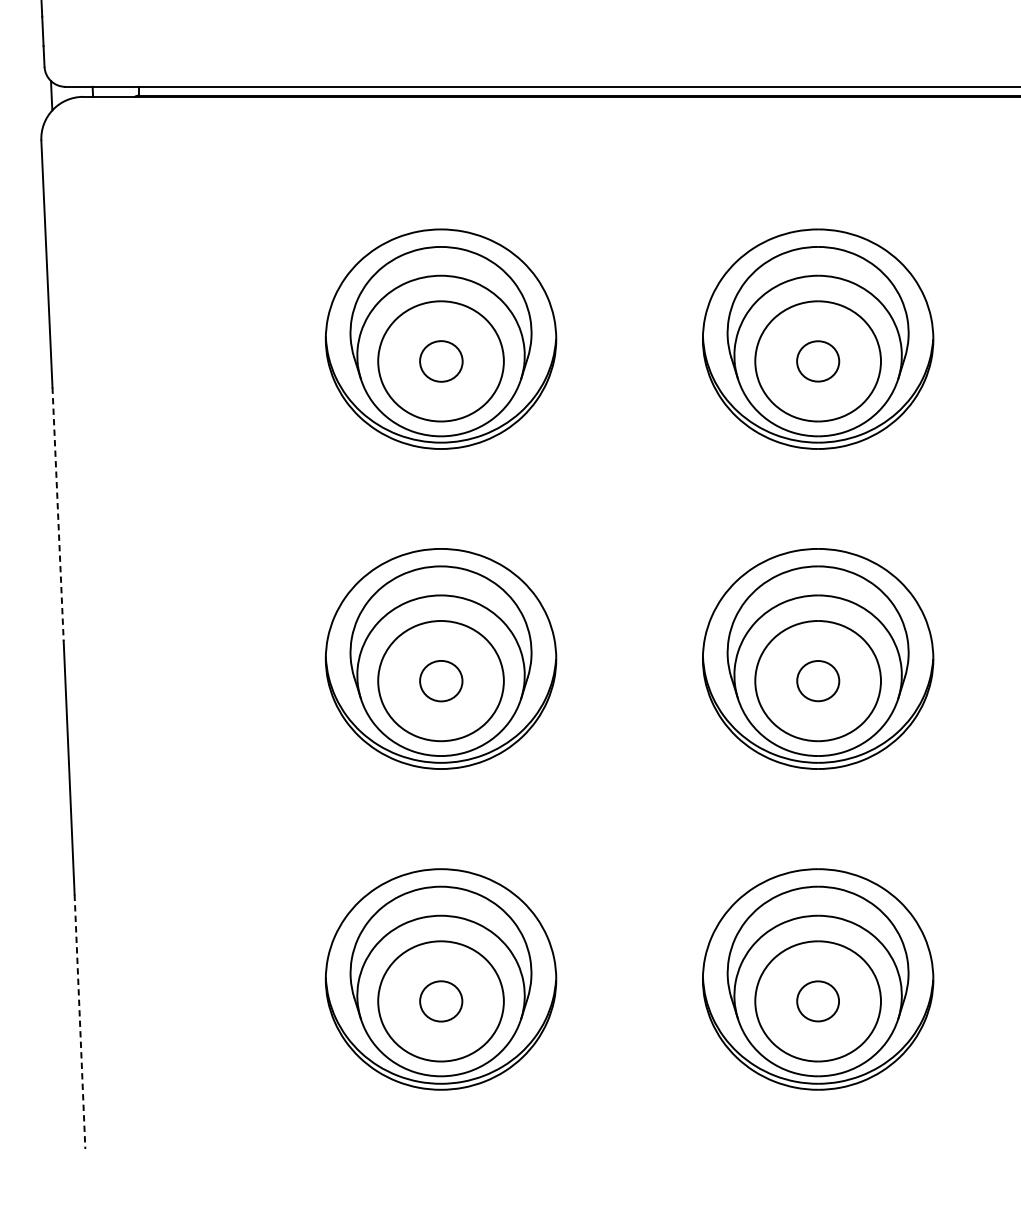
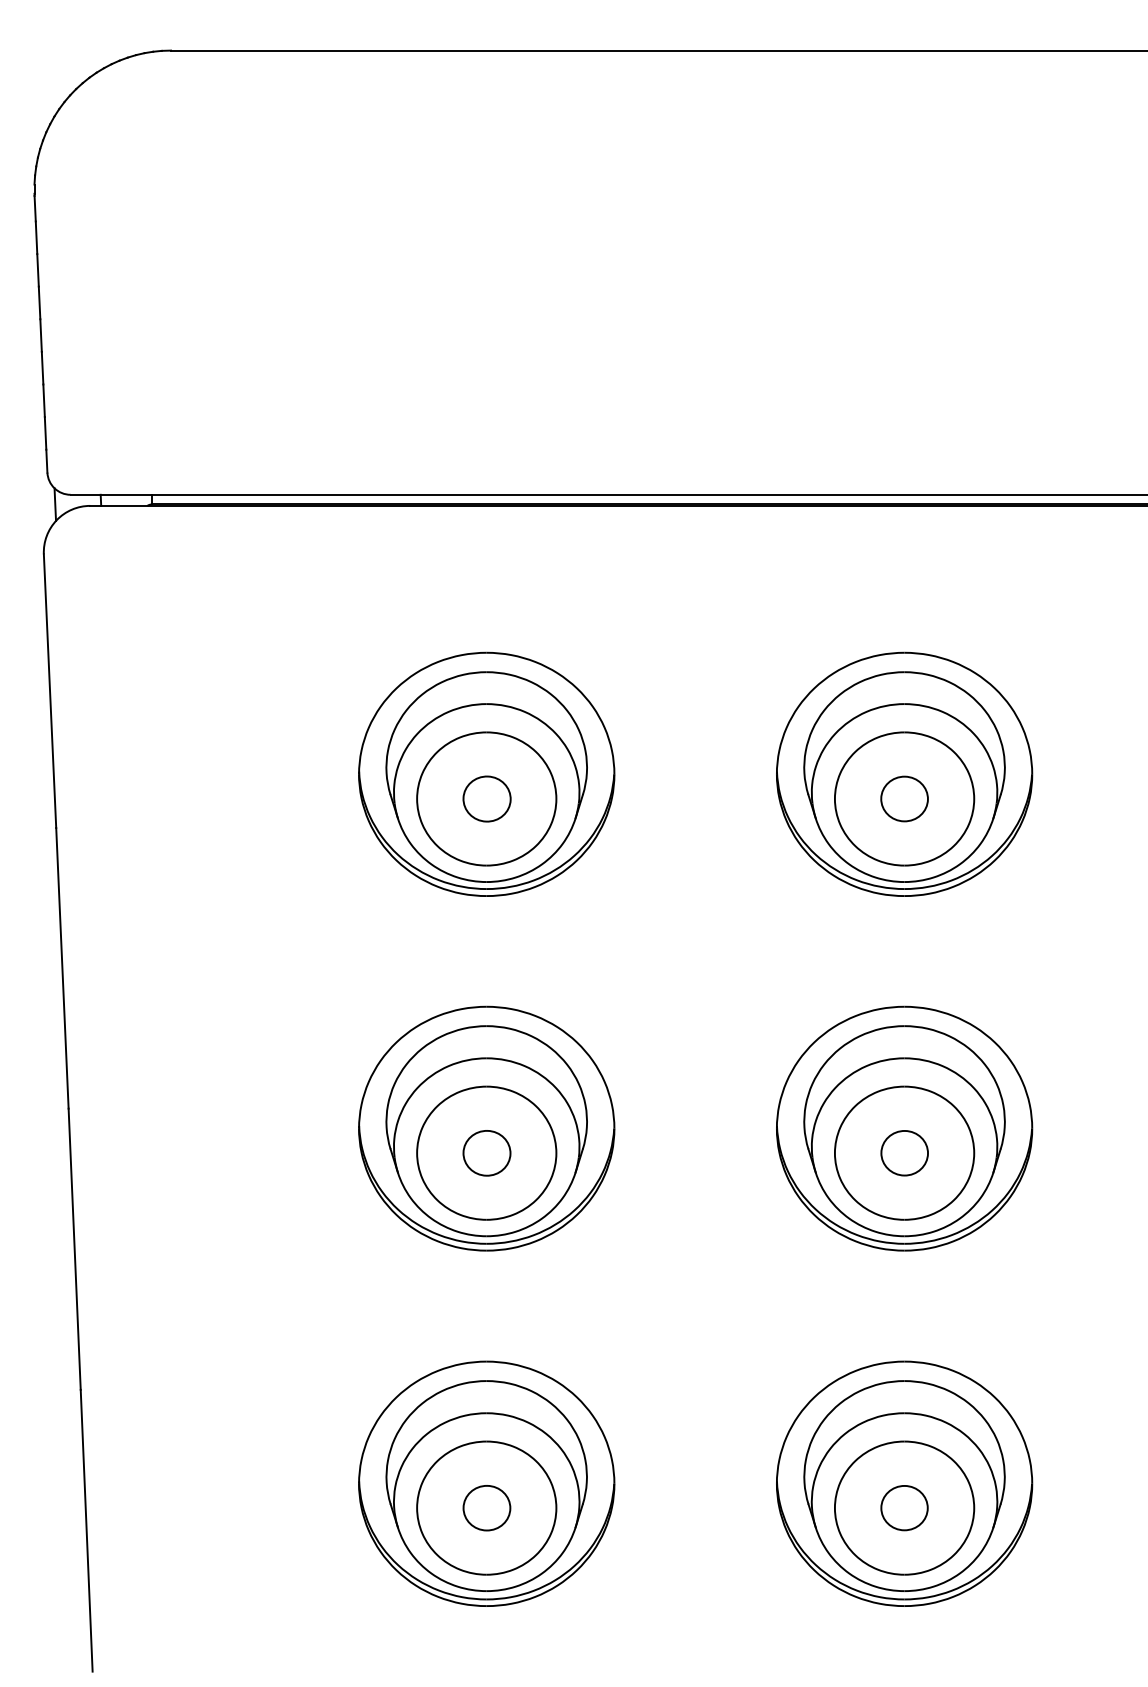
line: (58, 514) -> (62, 968), dashed -> solid
line: (79, 1022) -> (86, 1531), dashed -> solid

